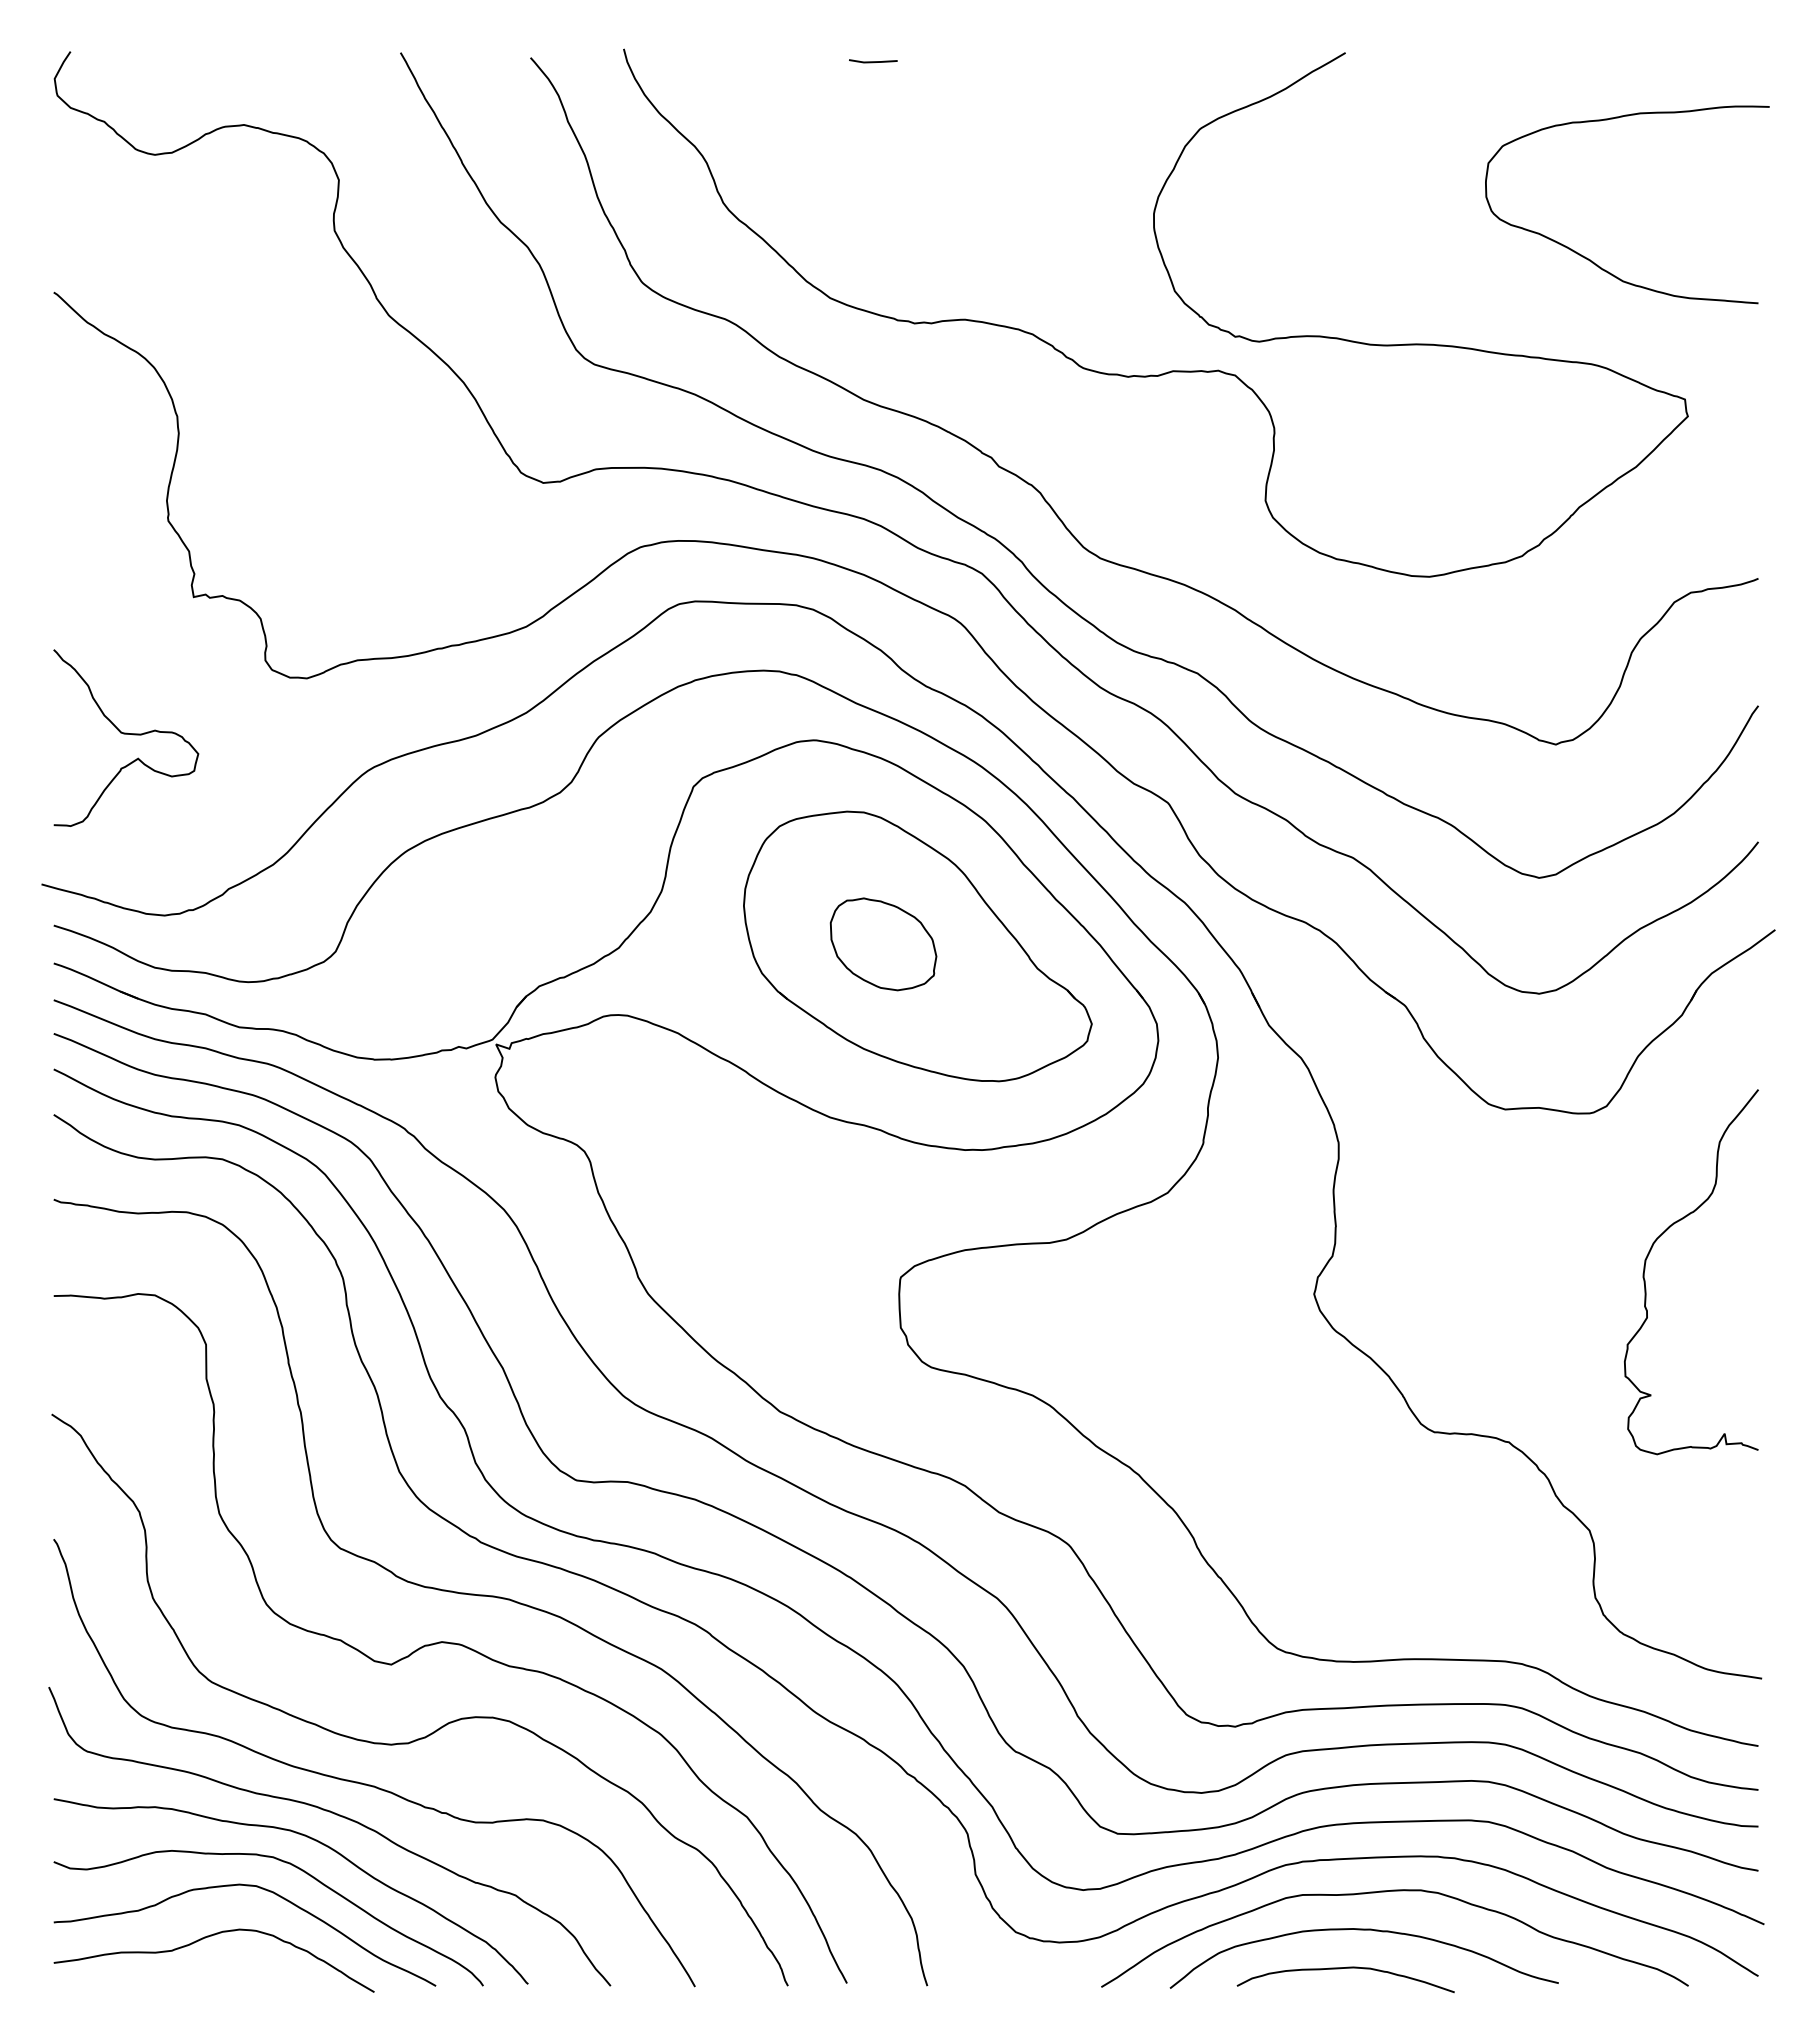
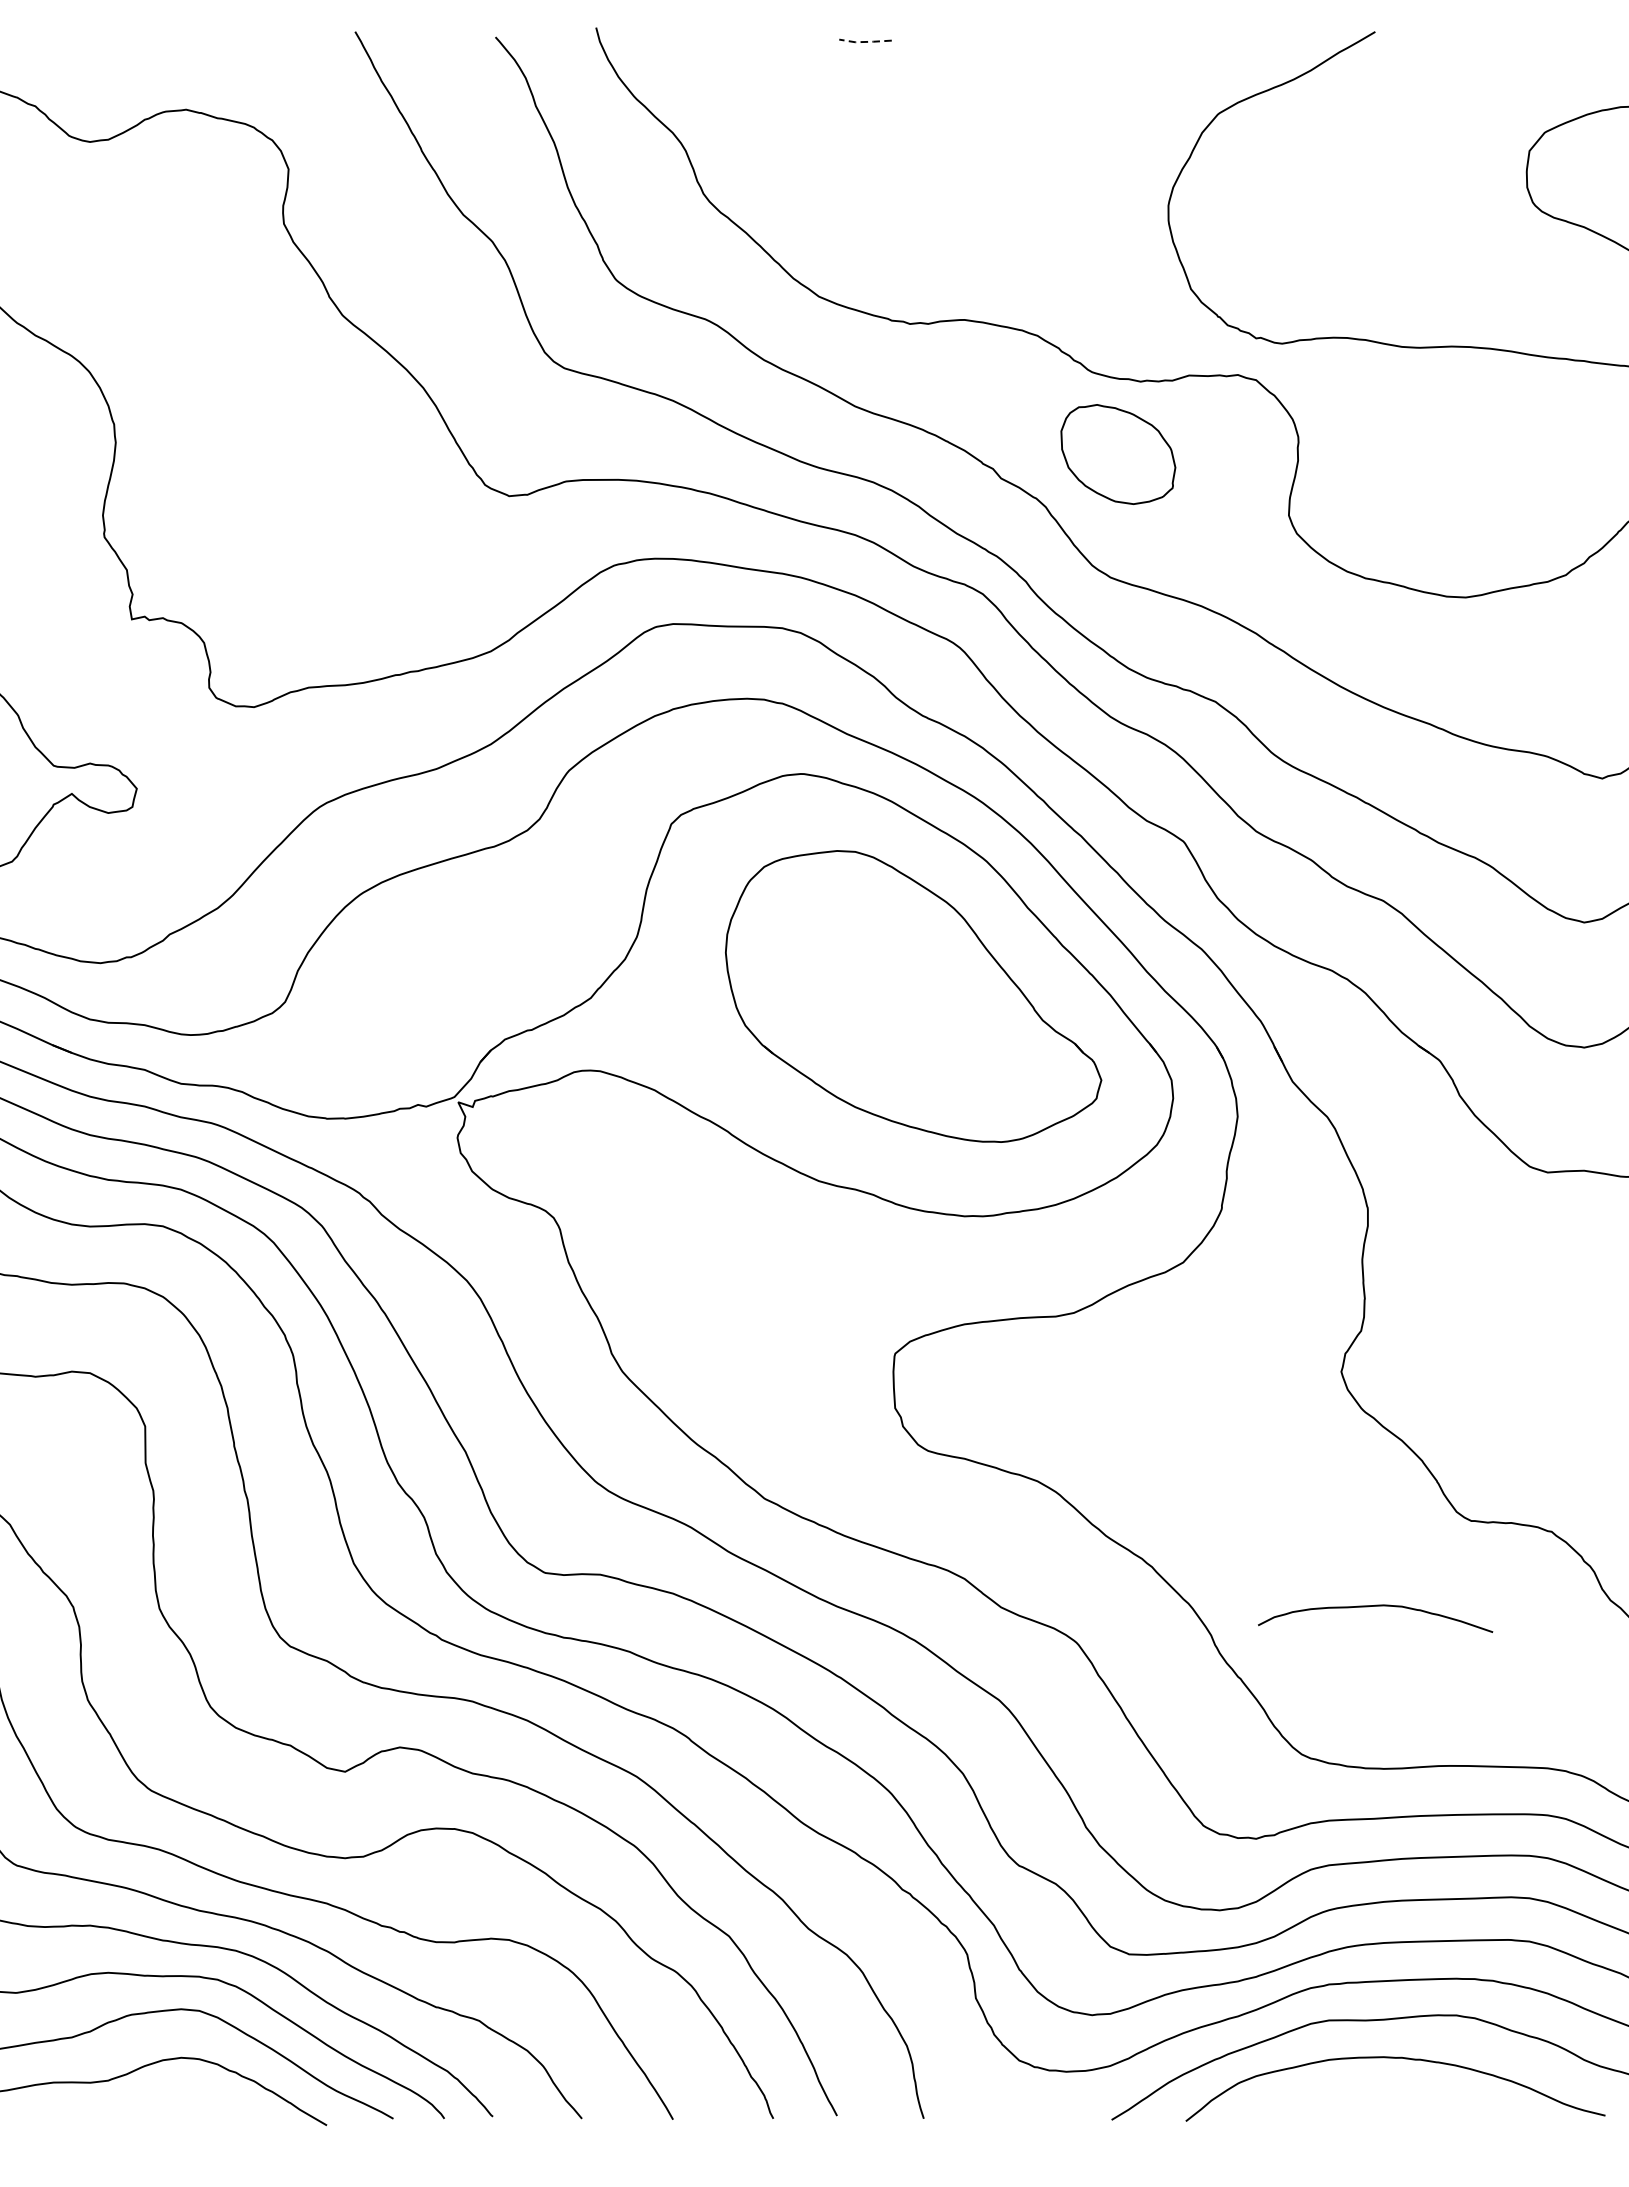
line: (872, 62) -> (864, 42), solid -> dashed
part: (883, 944) -> (1118, 454), moved
curve: (1345, 1968) -> (1375, 1606), moved

